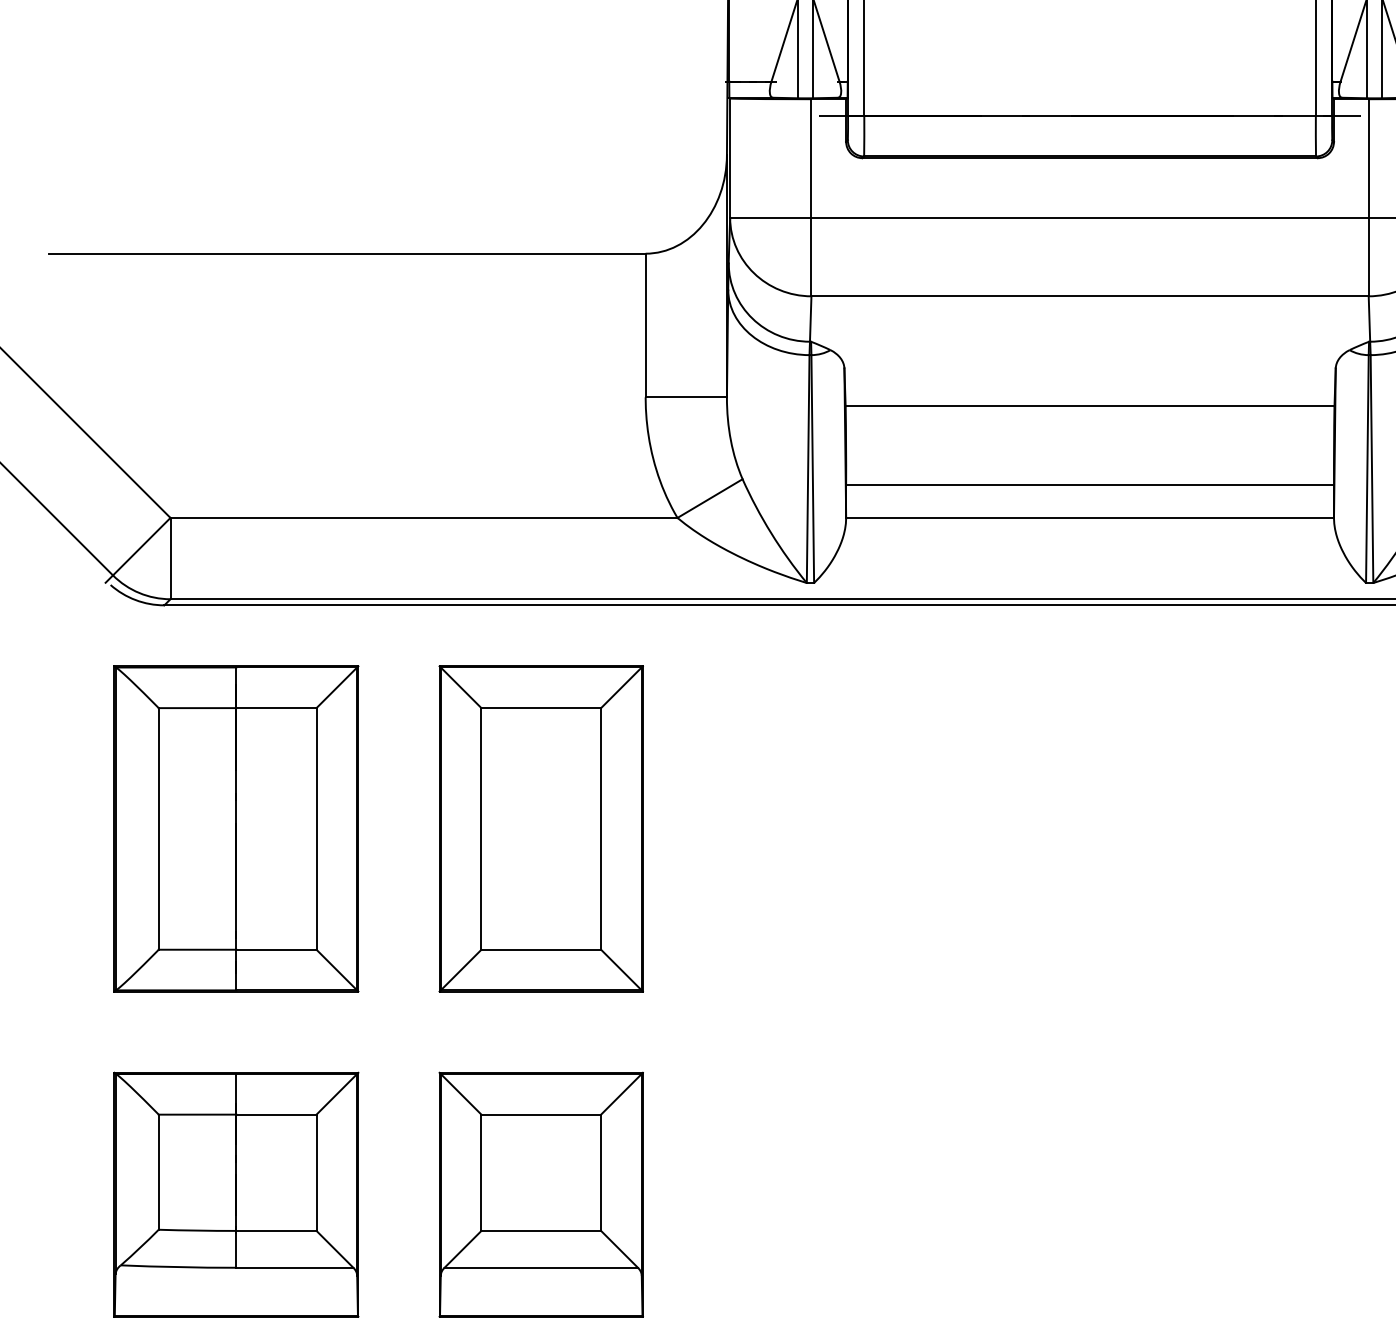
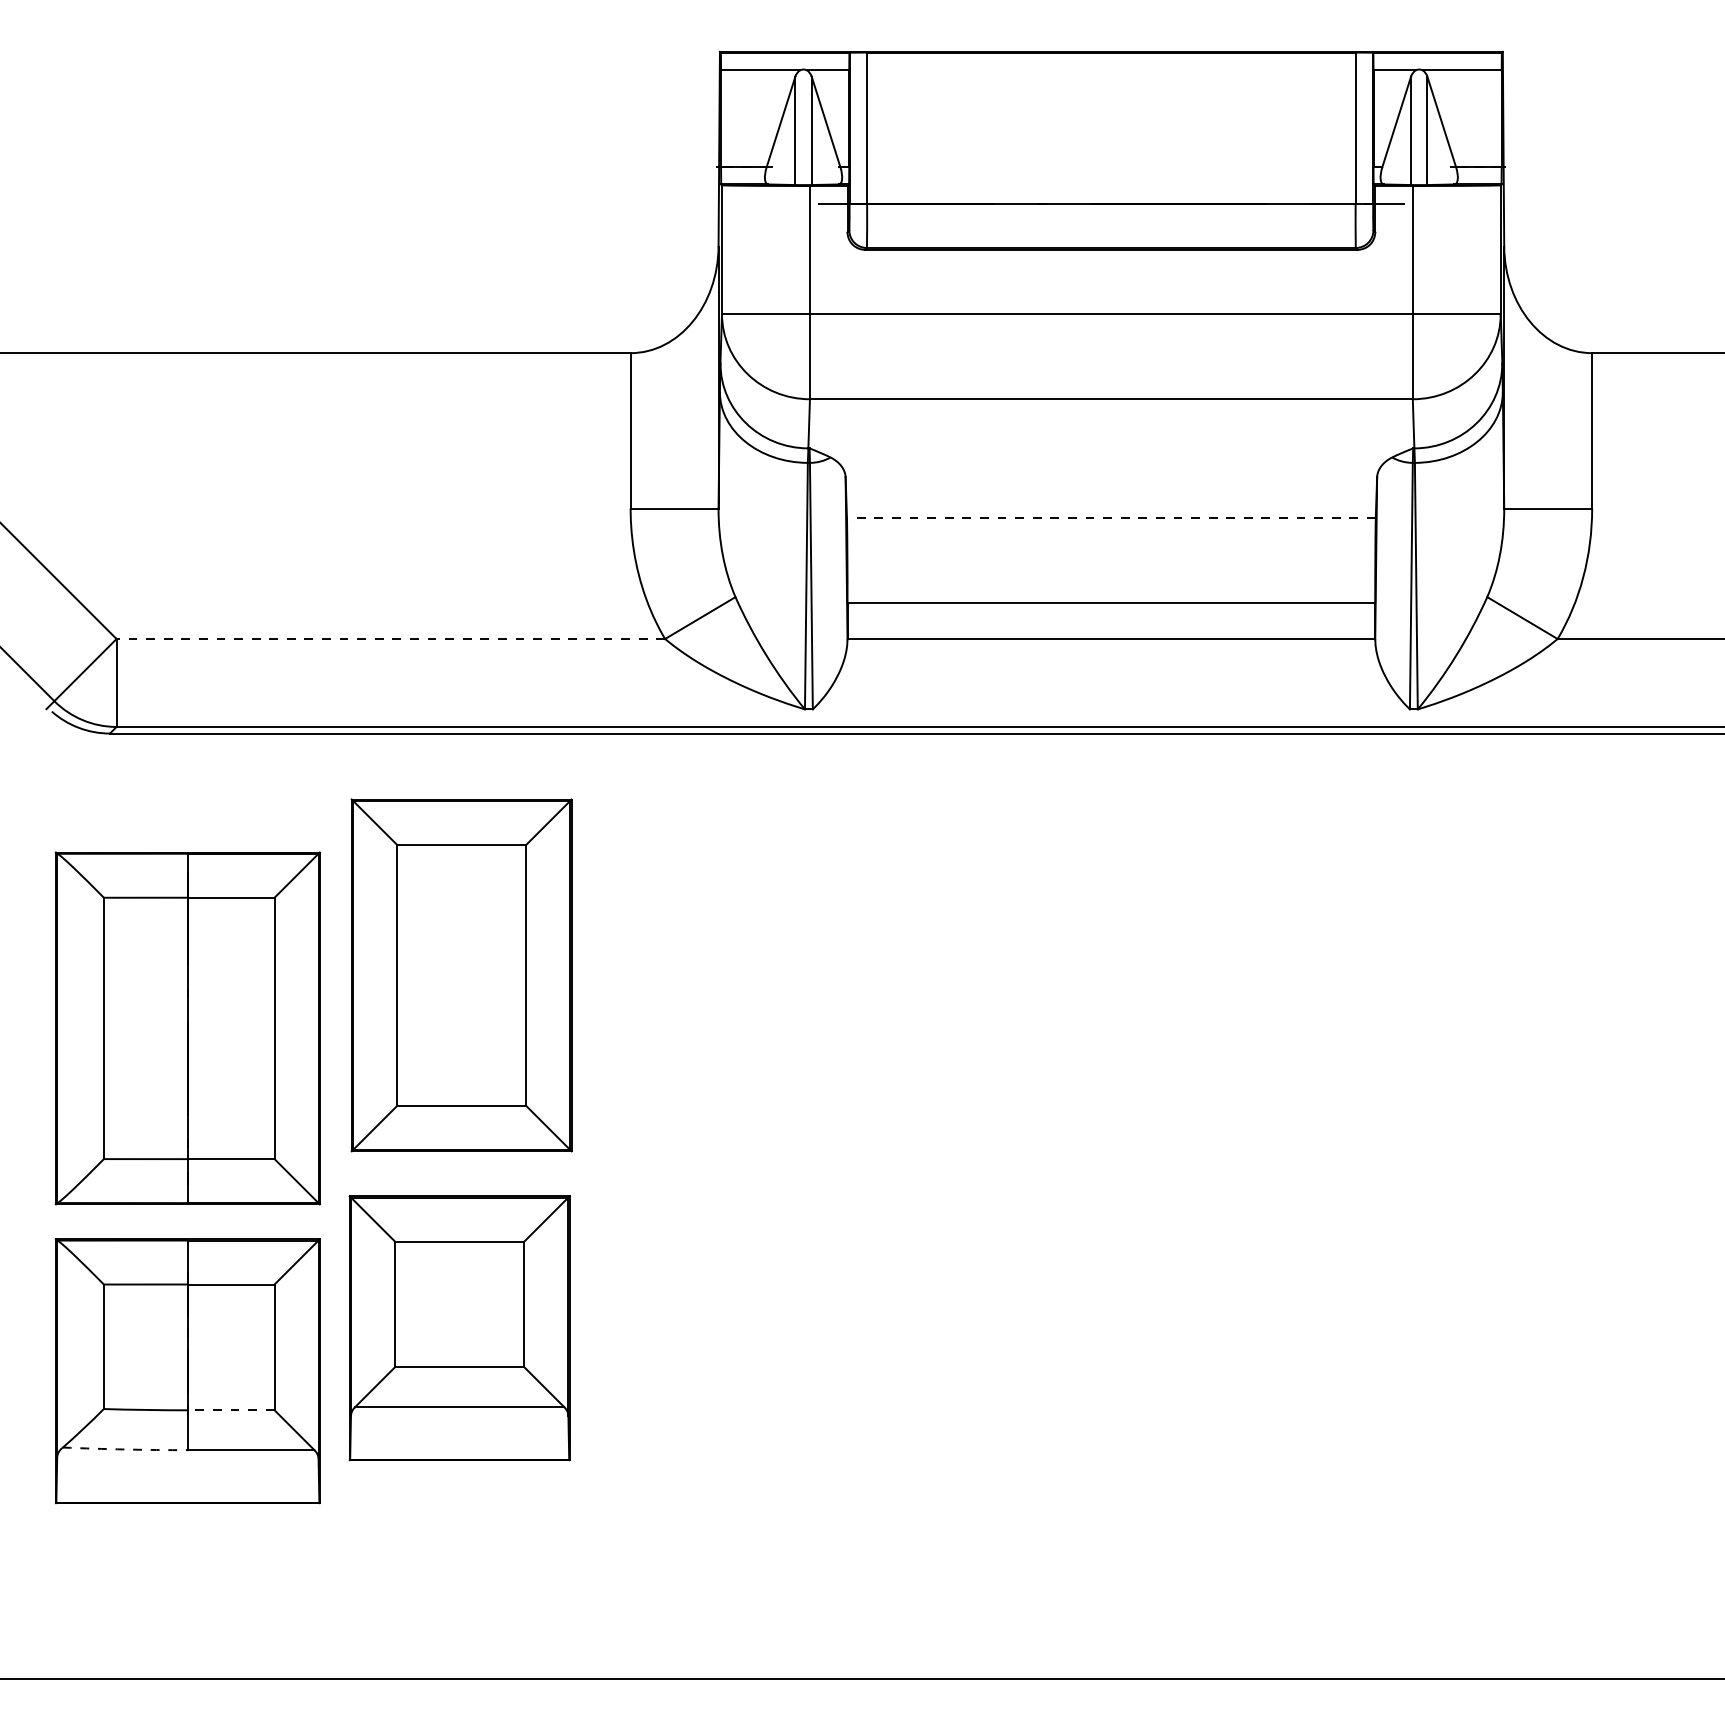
line: (1089, 406) -> (1110, 518), solid -> dashed
line: (423, 518) -> (390, 639), solid -> dashed
part: (236, 828) -> (187, 1028), moved
part: (541, 828) -> (461, 975), moved
part: (541, 1195) -> (459, 1328), moved
line: (275, 1231) -> (230, 1410), solid -> dashed
arc: (178, 1267) -> (125, 1449), solid -> dashed

